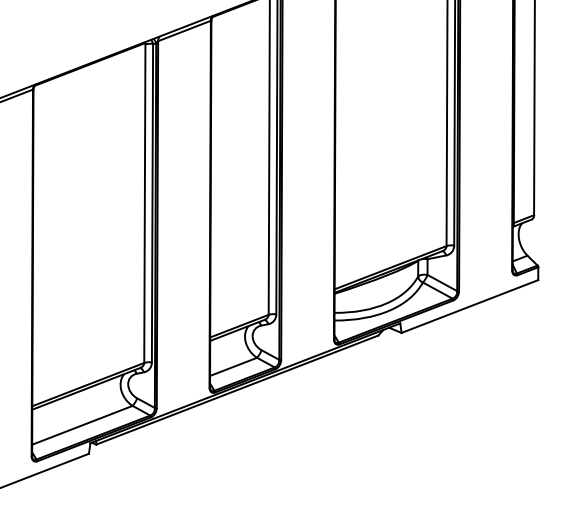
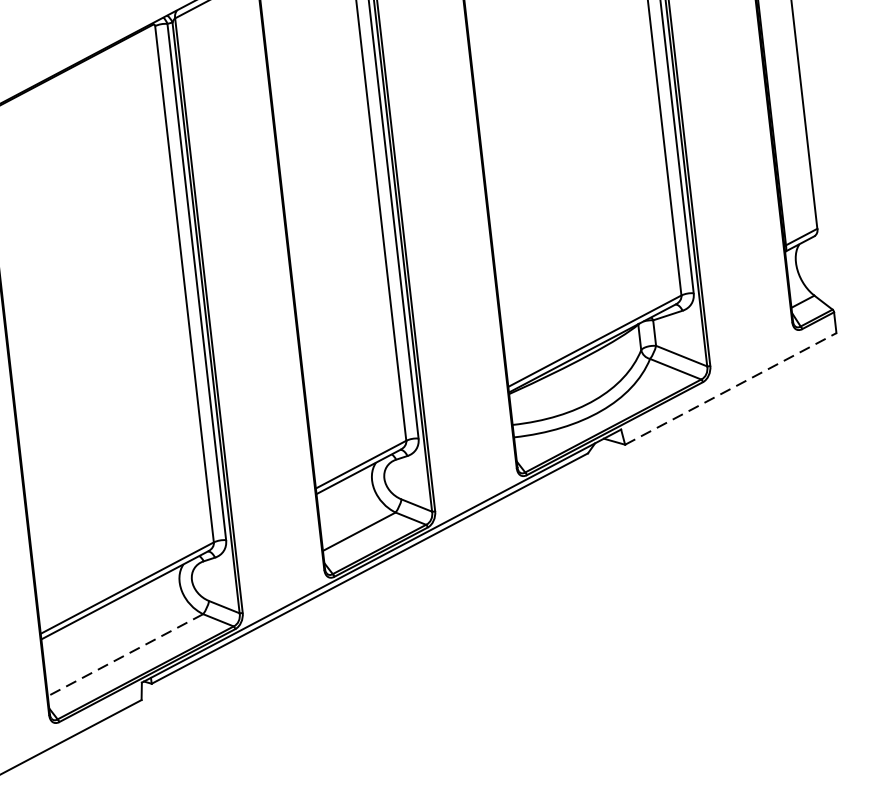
line: (470, 306) -> (731, 388), solid -> dashed
line: (82, 425) -> (125, 655), solid -> dashed

